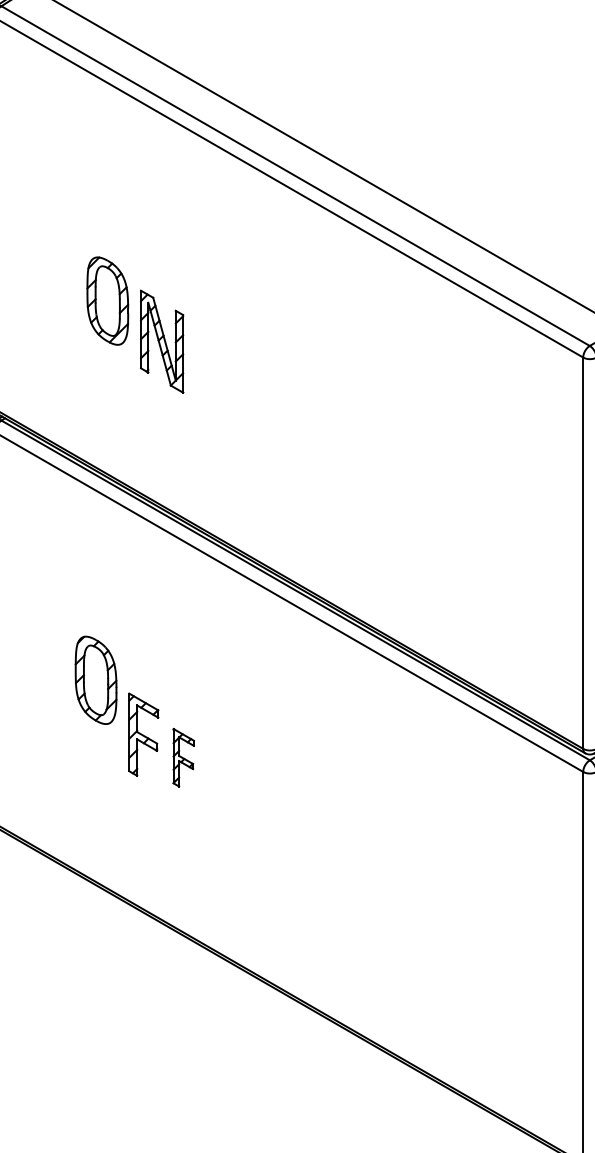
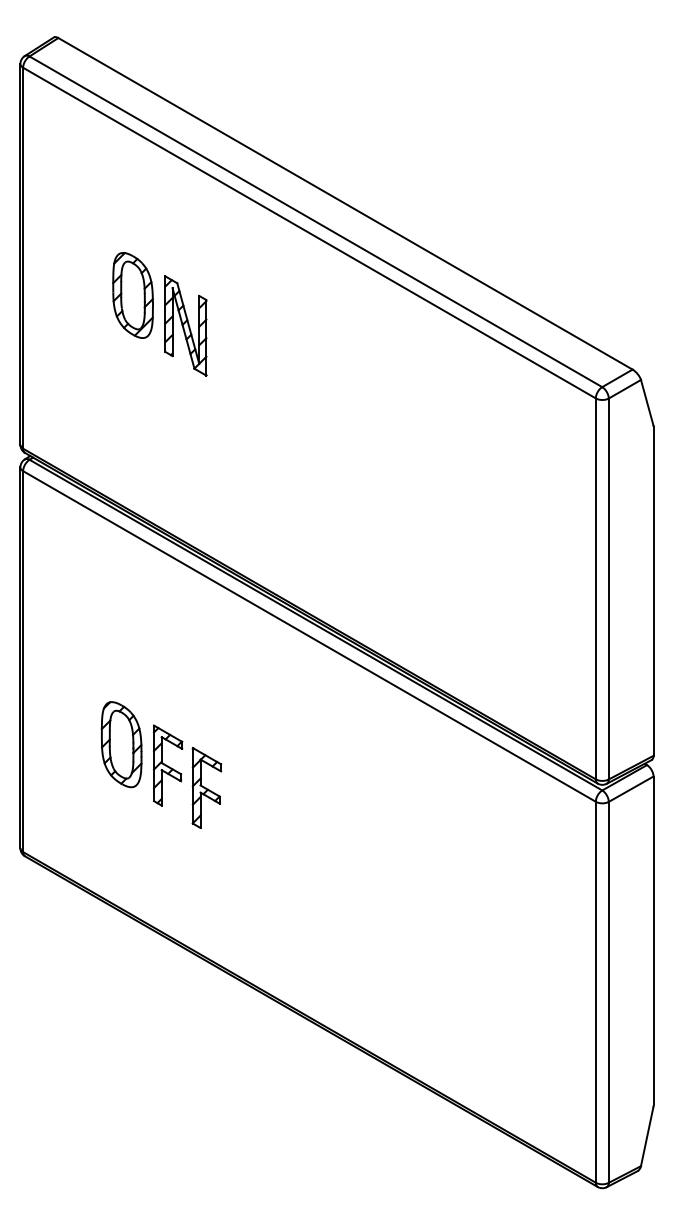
part: (107, 301) -> (132, 295), moved
part: (161, 341) -> (185, 325), moved
part: (95, 680) -> (121, 744), moved
part: (183, 757) -> (206, 787), size x1.43

